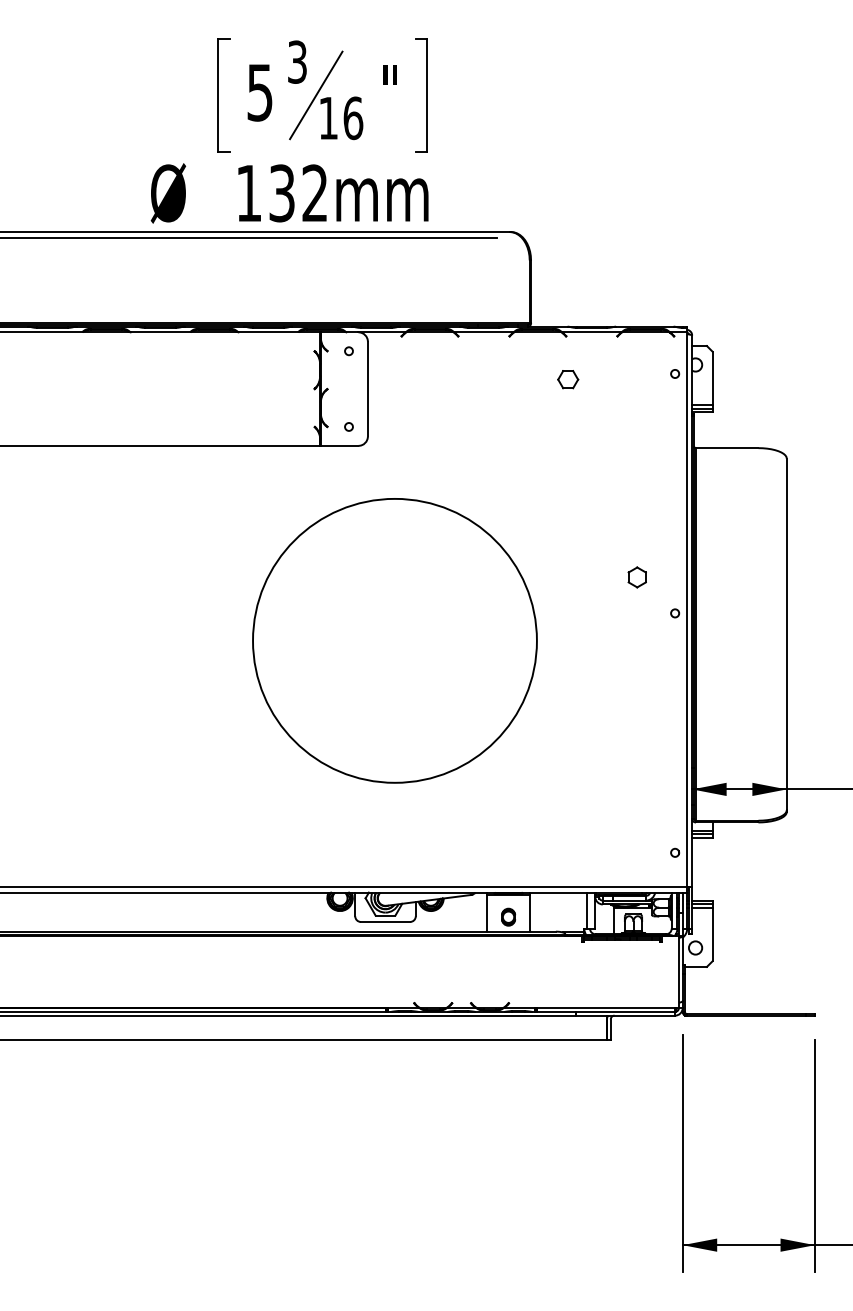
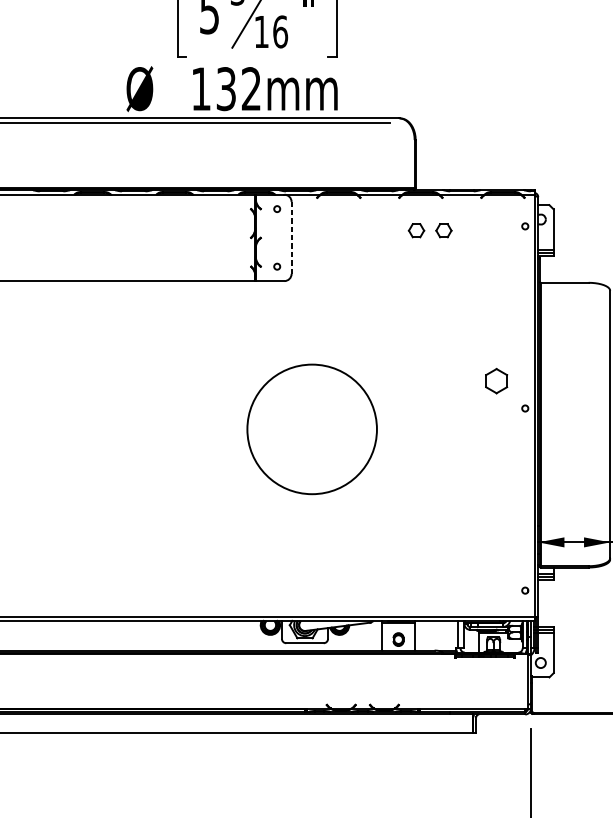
part: (532, 379) -> (416, 230), added
line: (367, 388) -> (291, 237), solid -> dashed
part: (636, 577) -> (495, 381), size x1.6
circle: (394, 640) -> (311, 429), size x0.6

